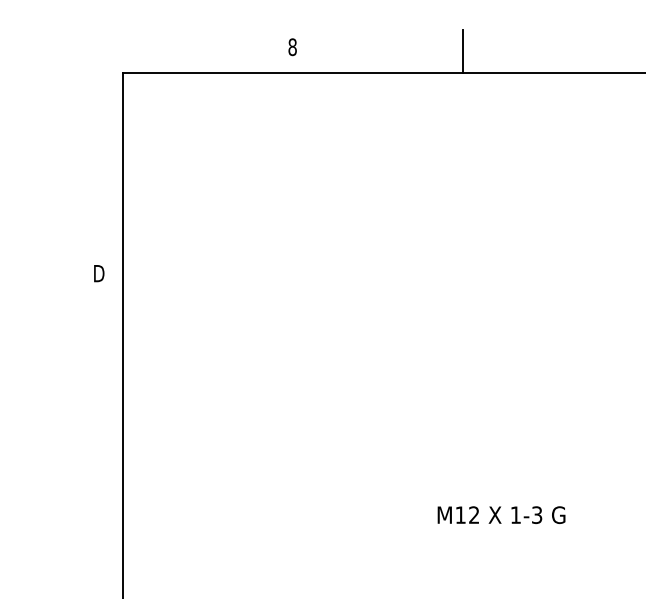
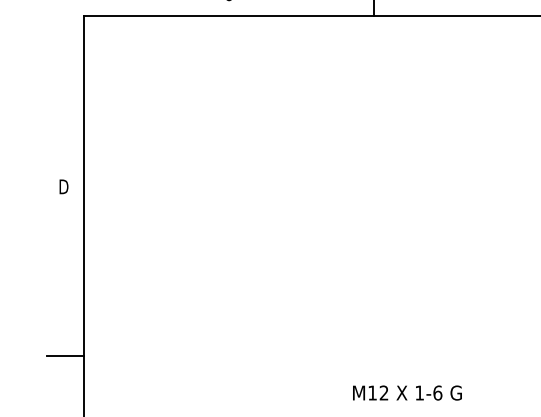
line: (100, 471) -> (65, 355), added
text: (537, 514) -> (438, 392), 1-3 -> 1-6

